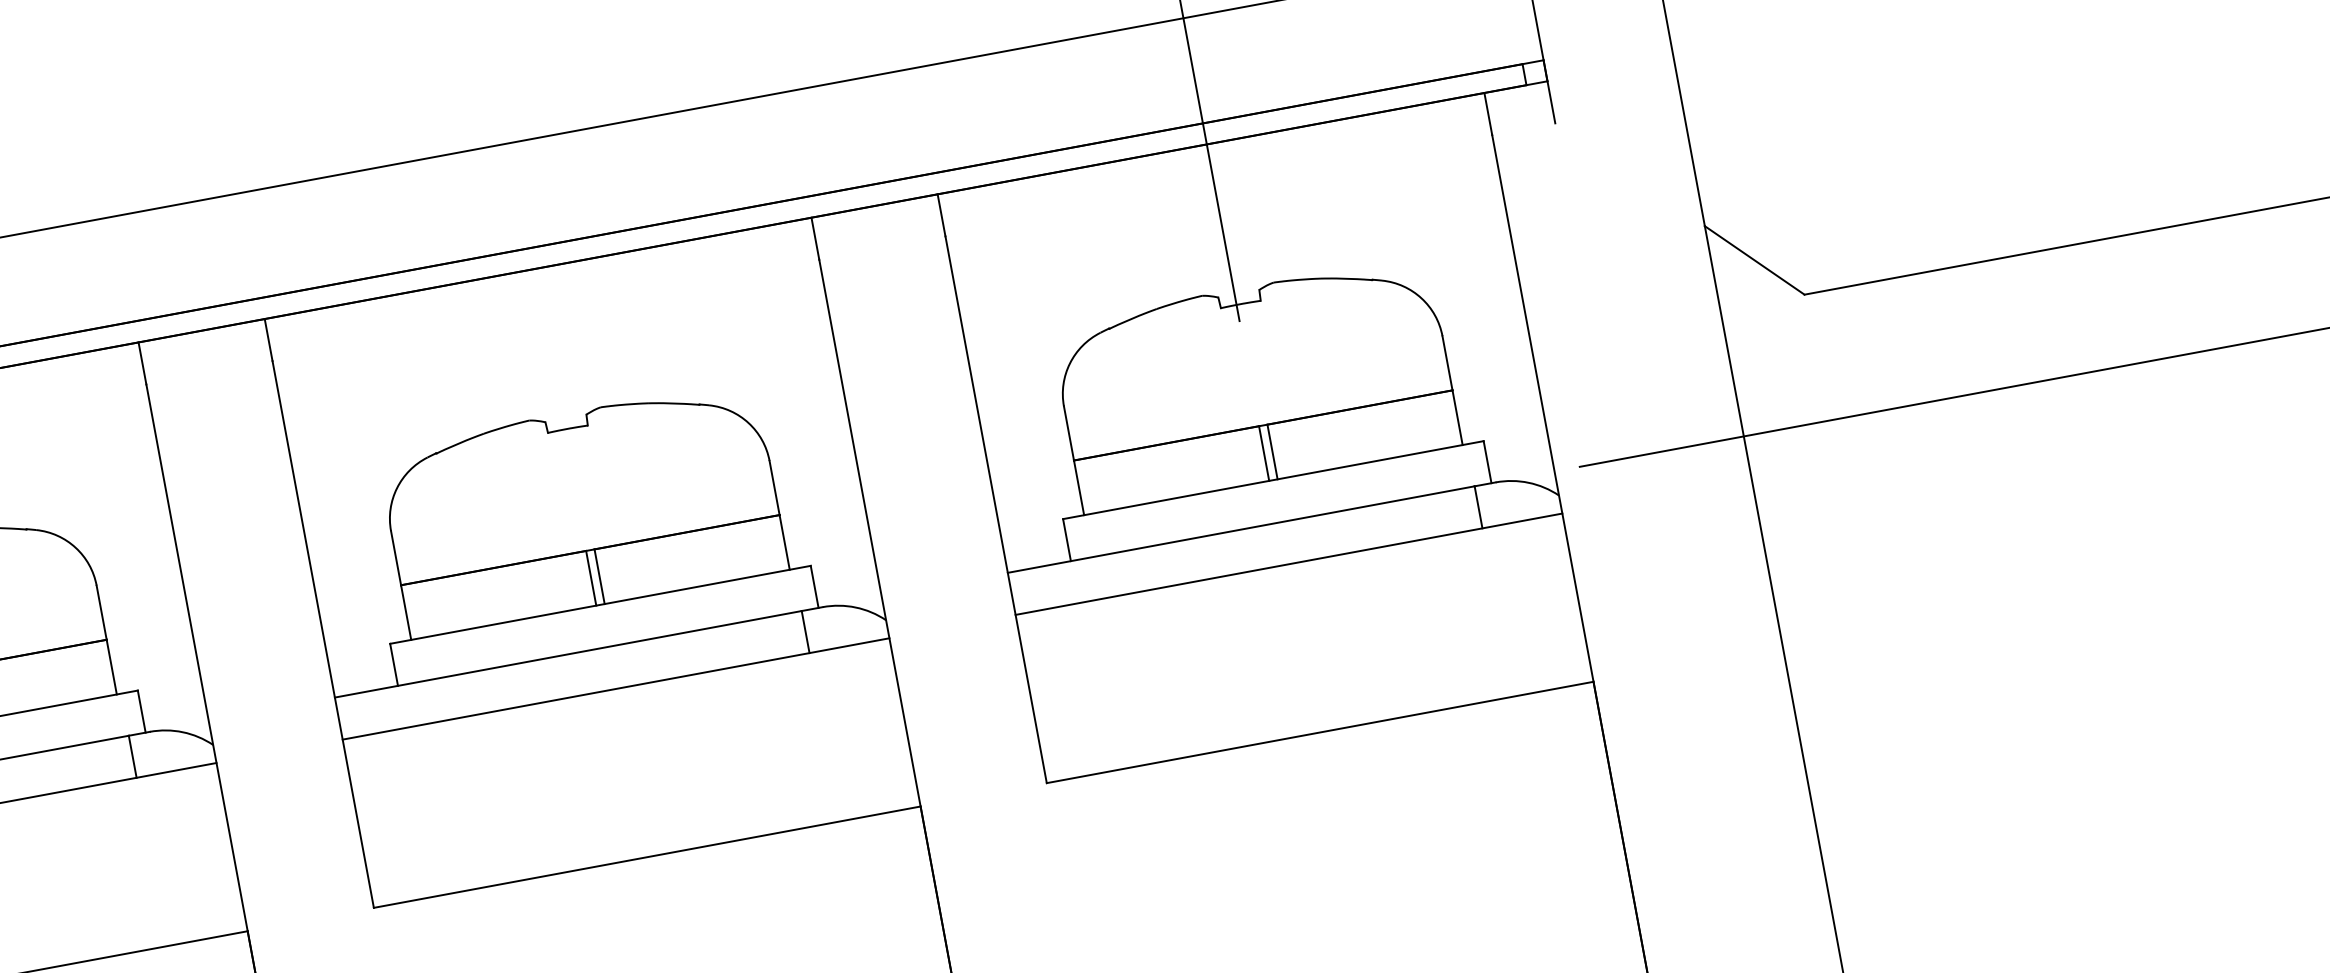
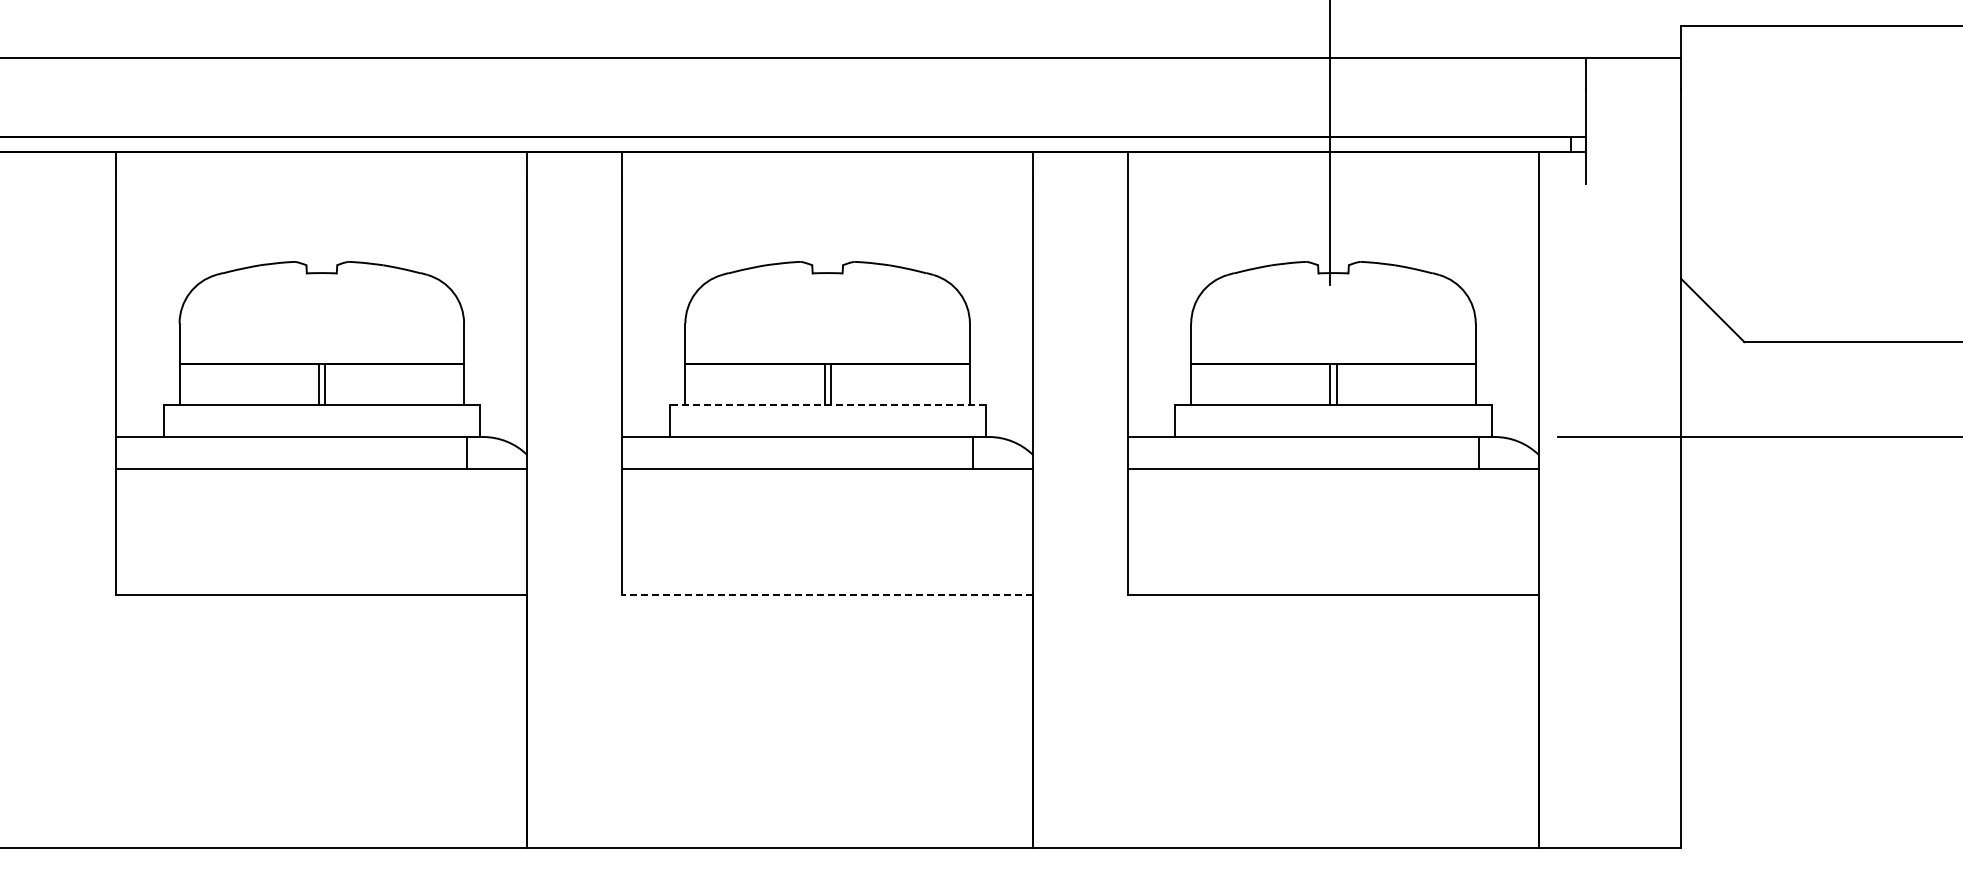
line: (600, 605) -> (827, 405), solid -> dashed
line: (647, 857) -> (827, 595), solid -> dashed

